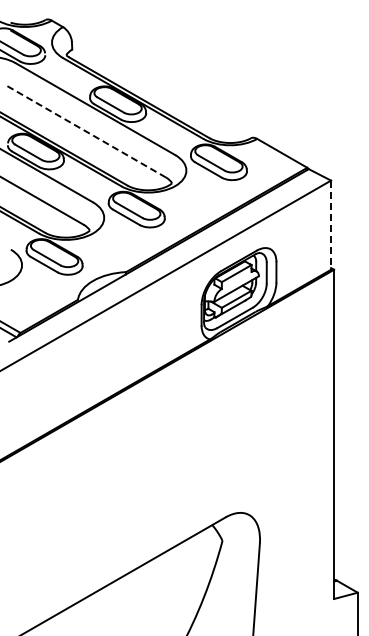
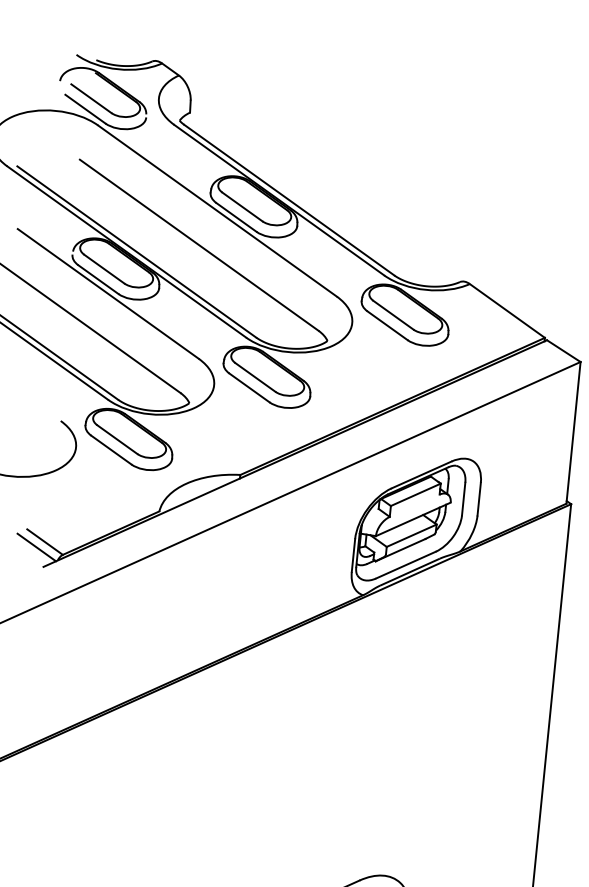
line: (86, 131) -> (199, 245), dashed -> solid
line: (331, 225) -> (574, 433), dashed -> solid

